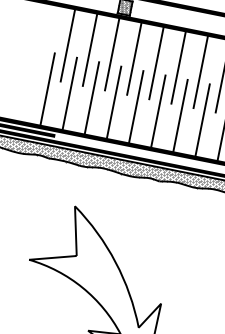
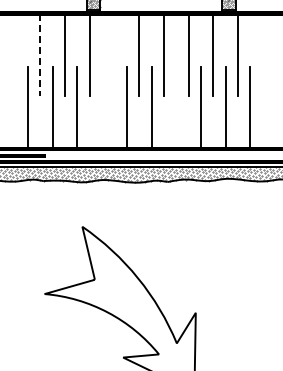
line: (68, 45) -> (40, 55), solid -> dashed
line: (134, 57) -> (114, 54), removed
line: (114, 103) -> (102, 108), removed
line: (180, 117) -> (176, 108), removed

